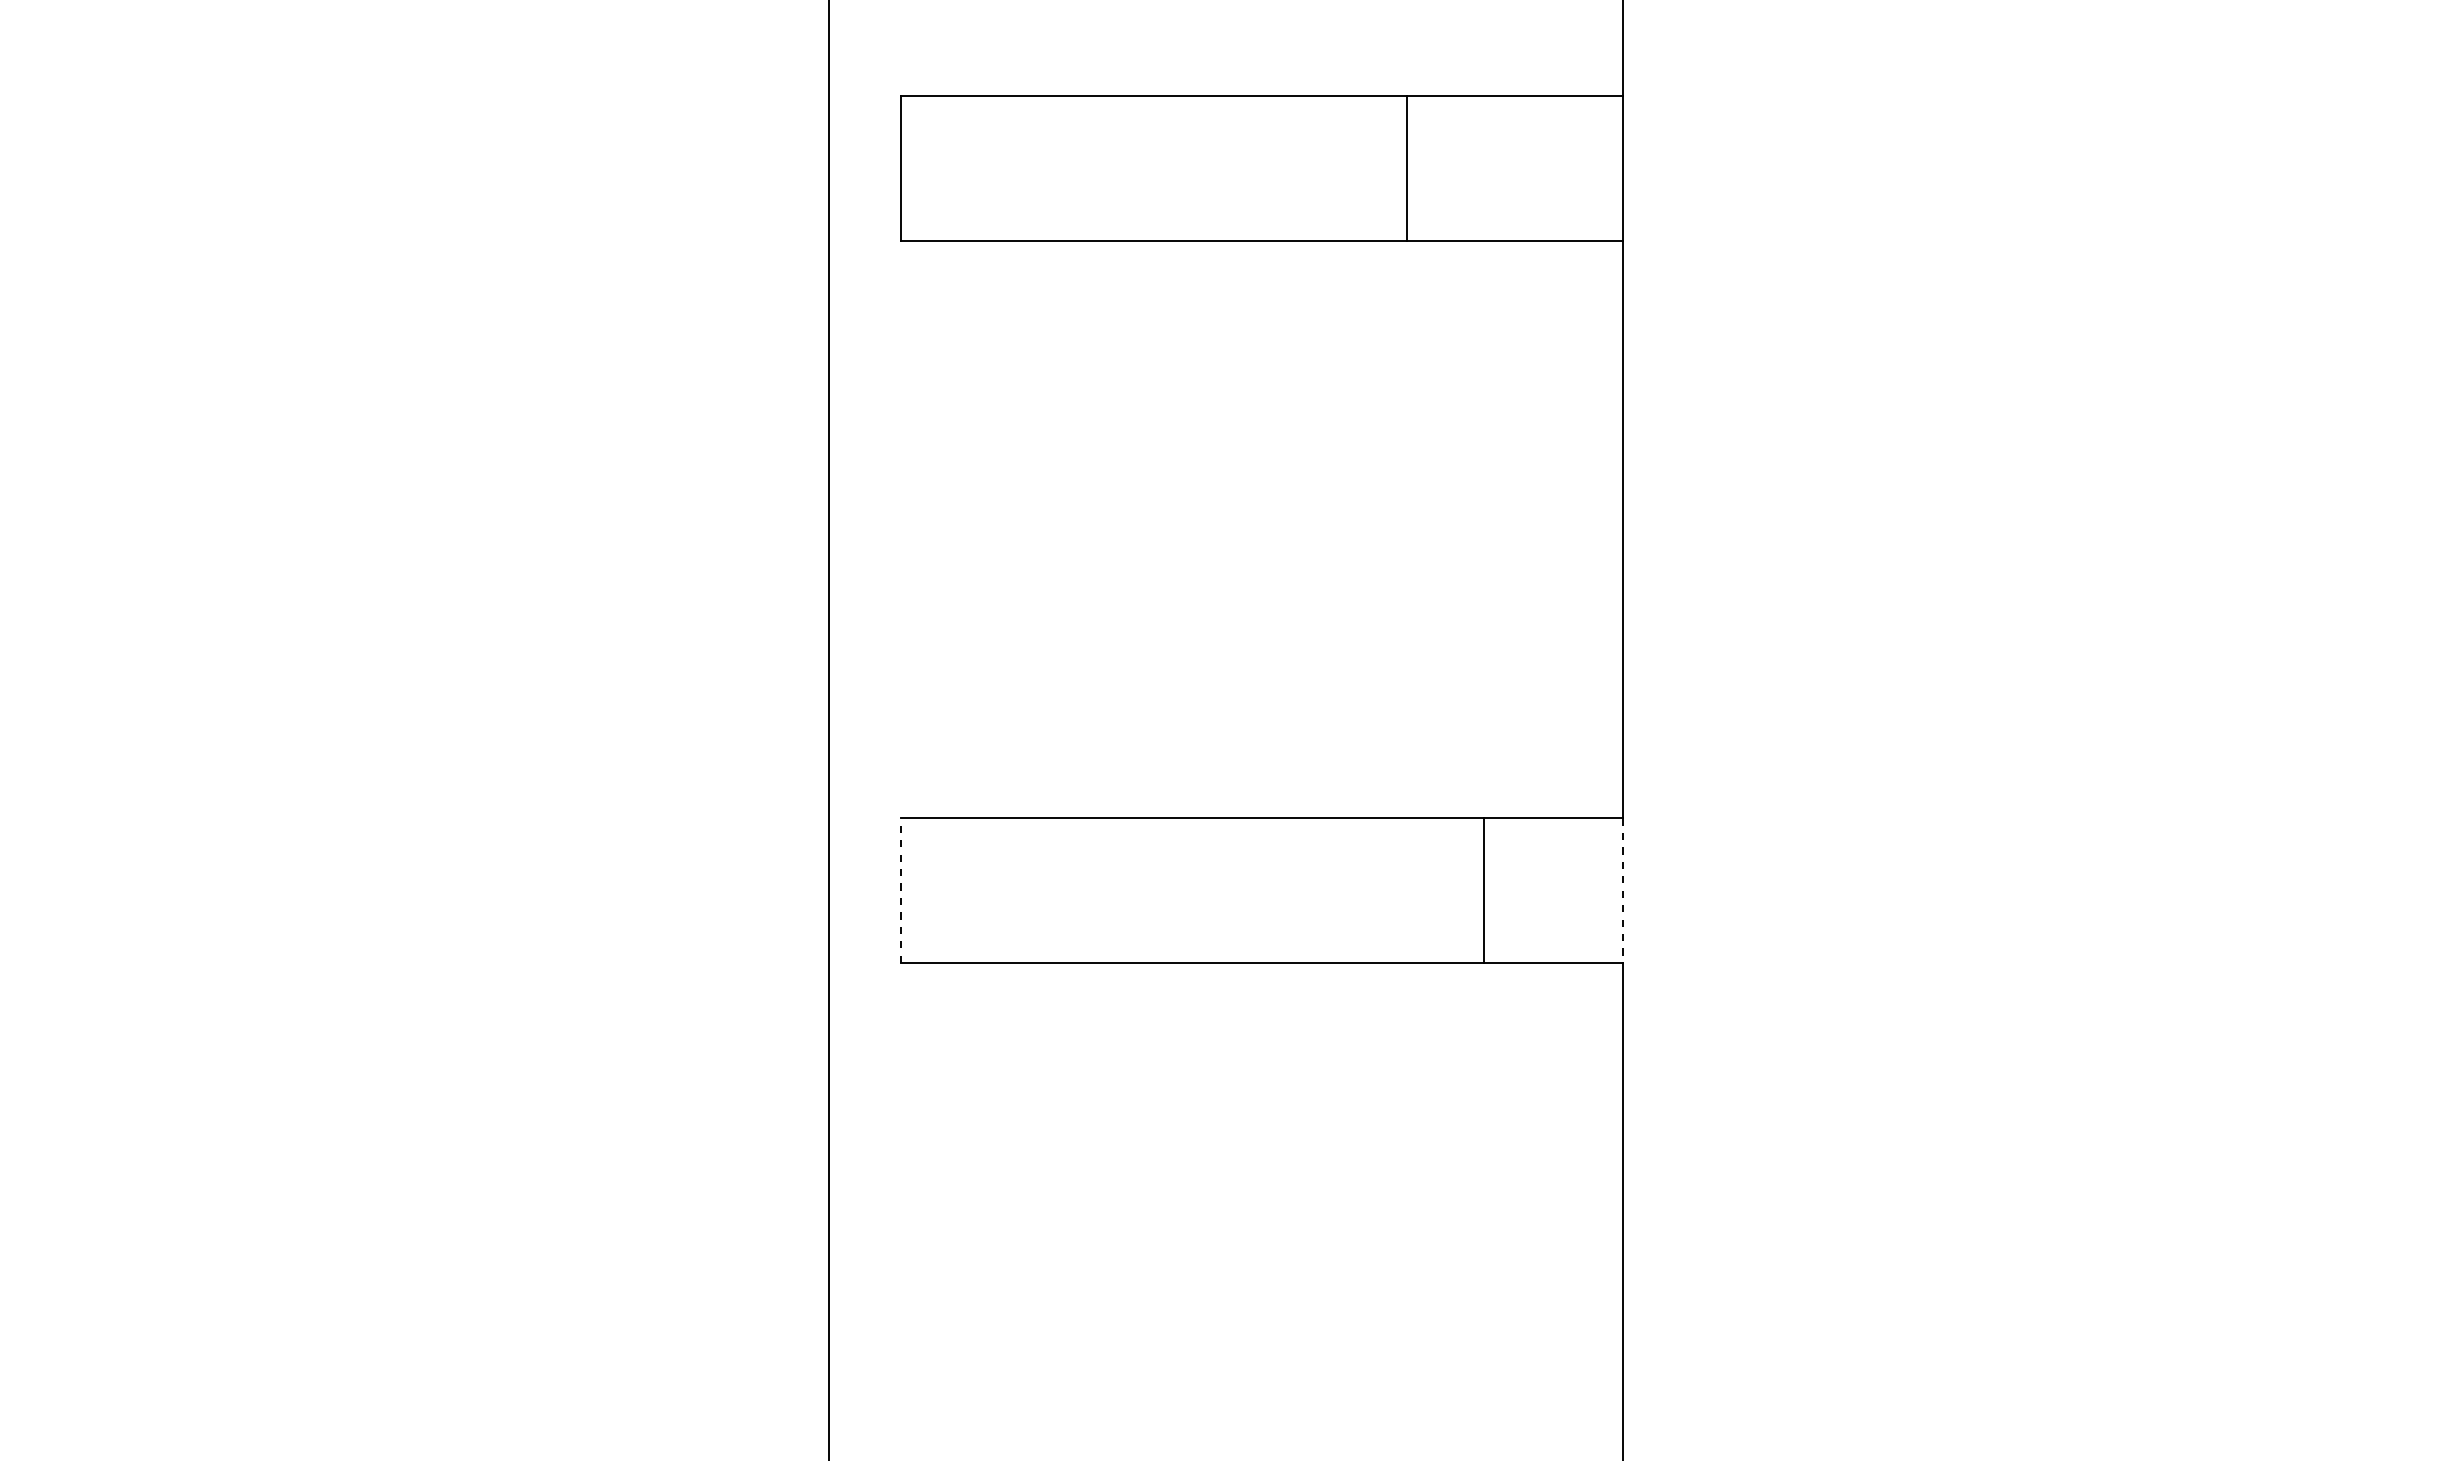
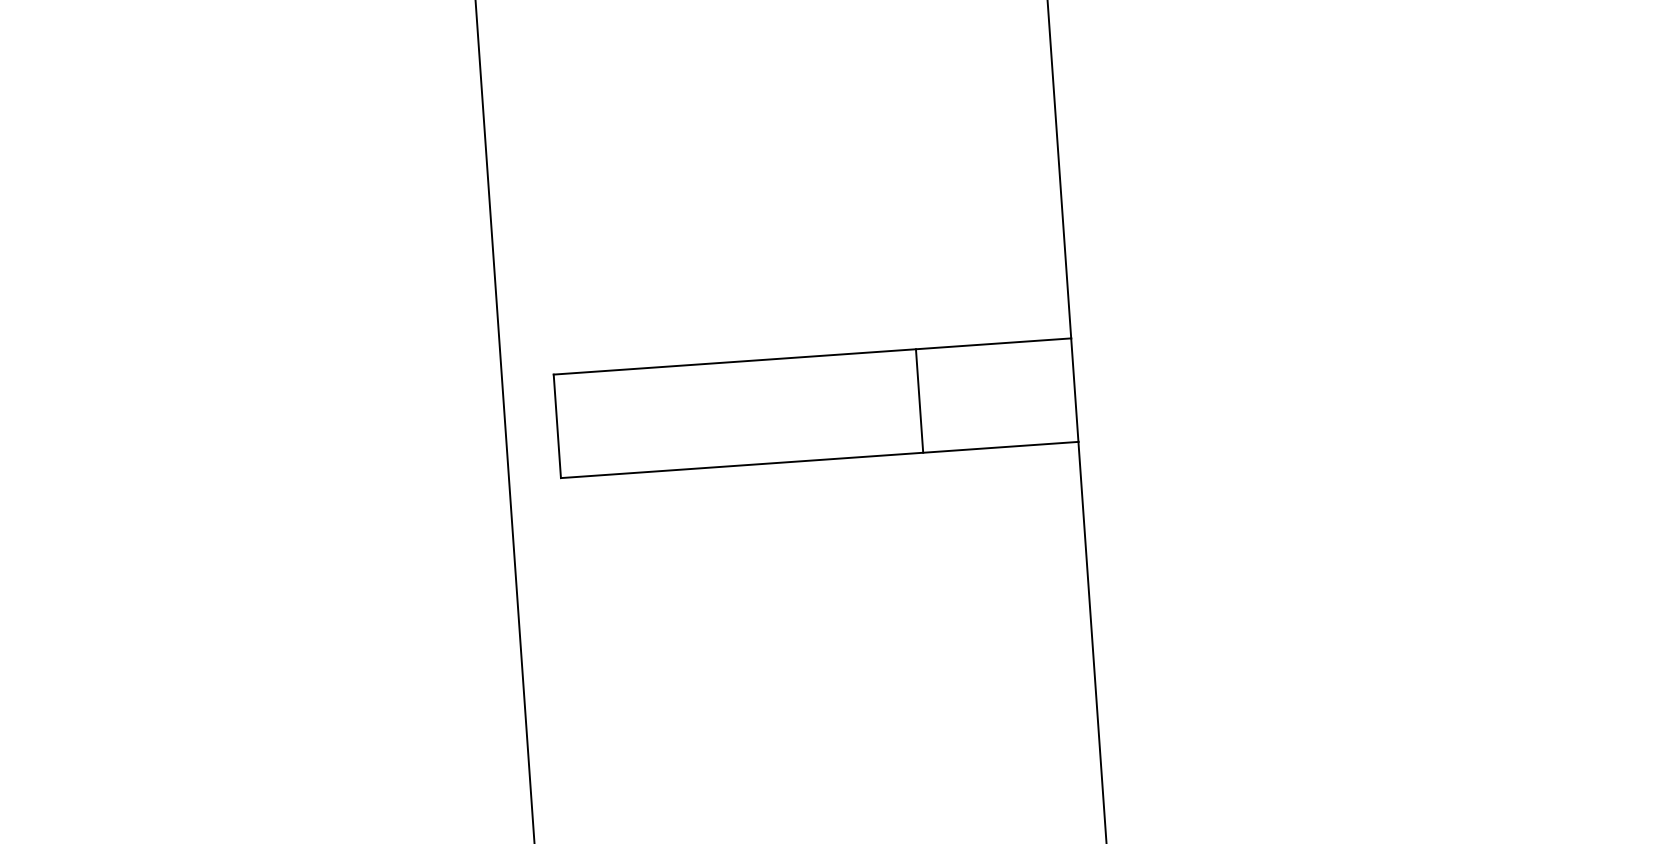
line: (901, 890) -> (557, 426), dashed -> solid
line: (1483, 890) -> (919, 400), moved
line: (1623, 891) -> (1075, 390), dashed -> solid

